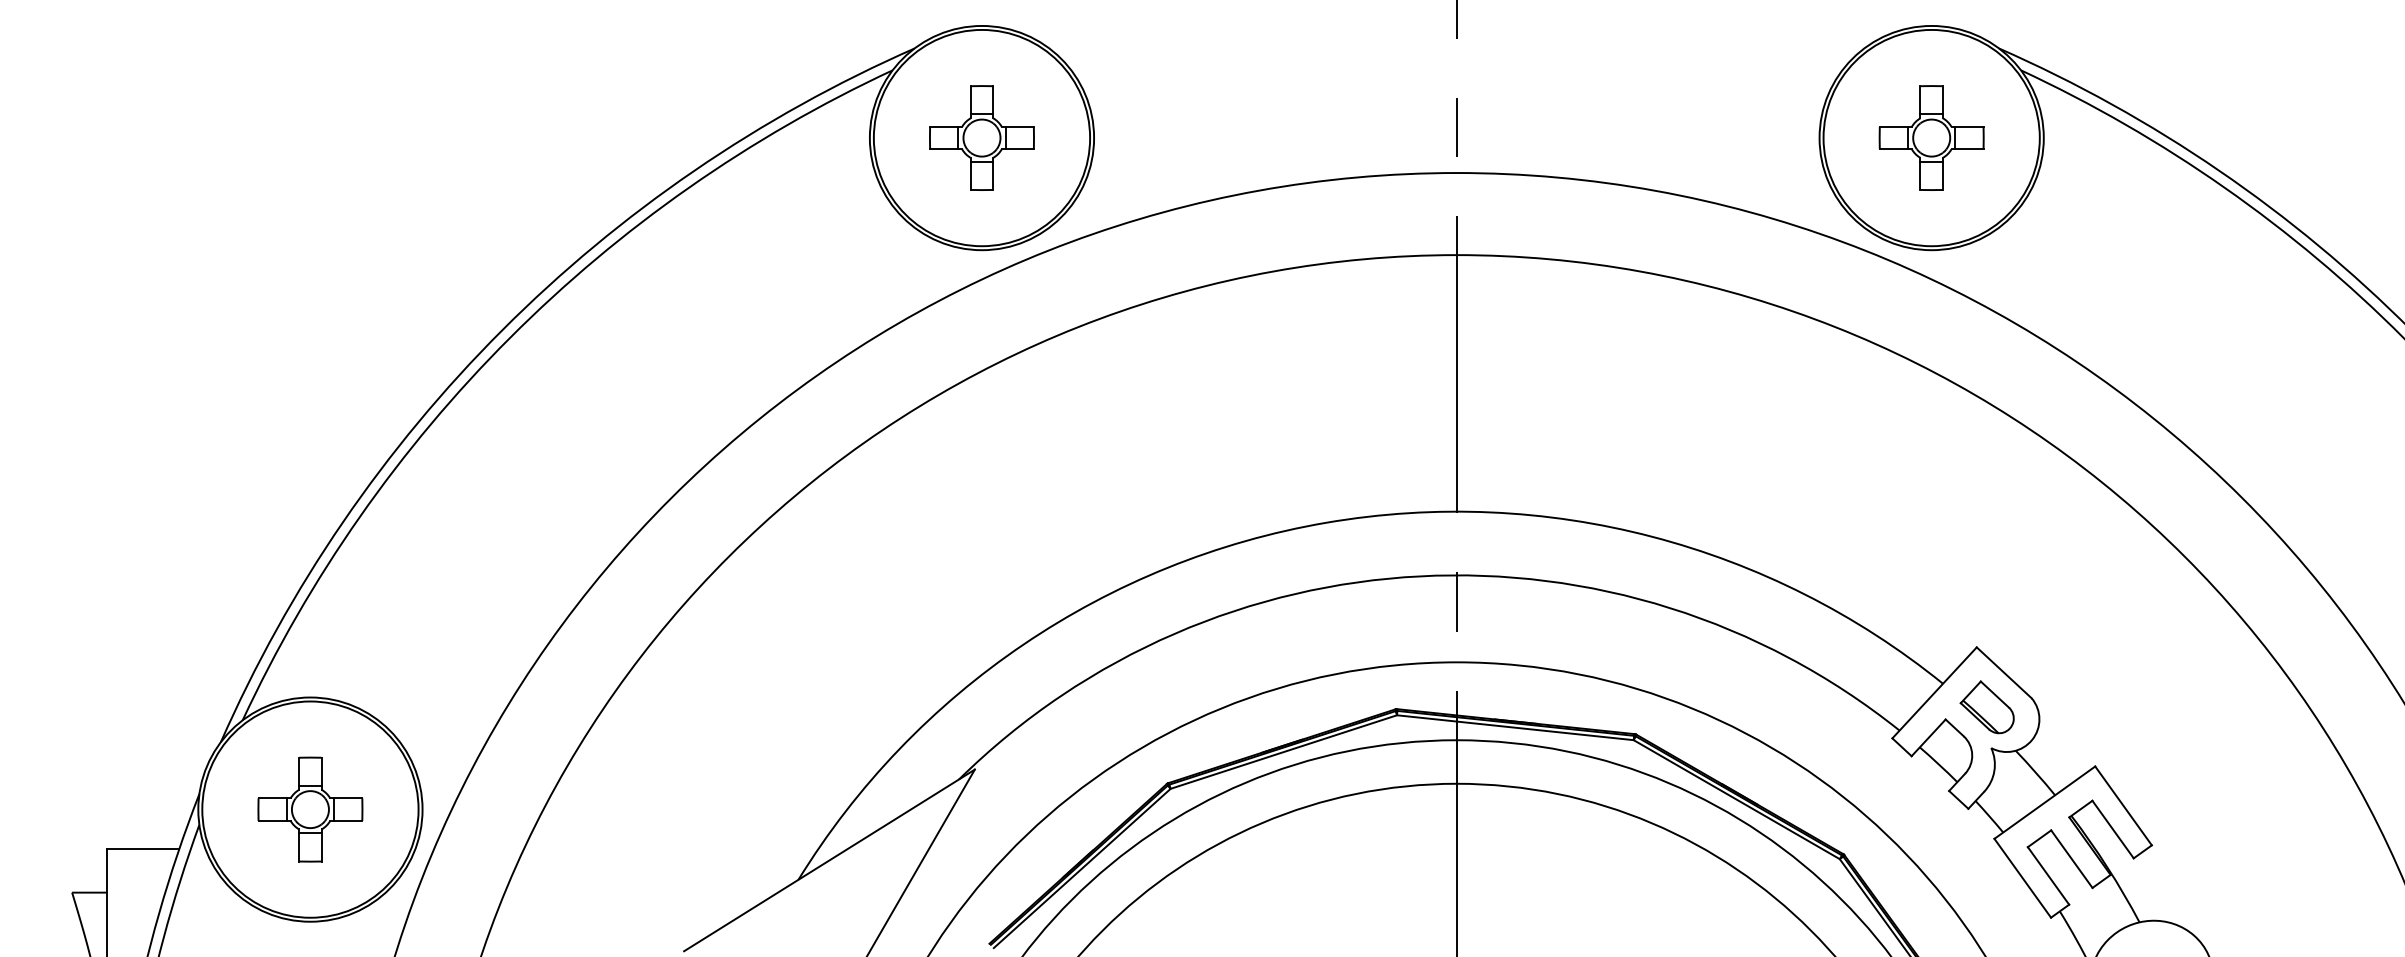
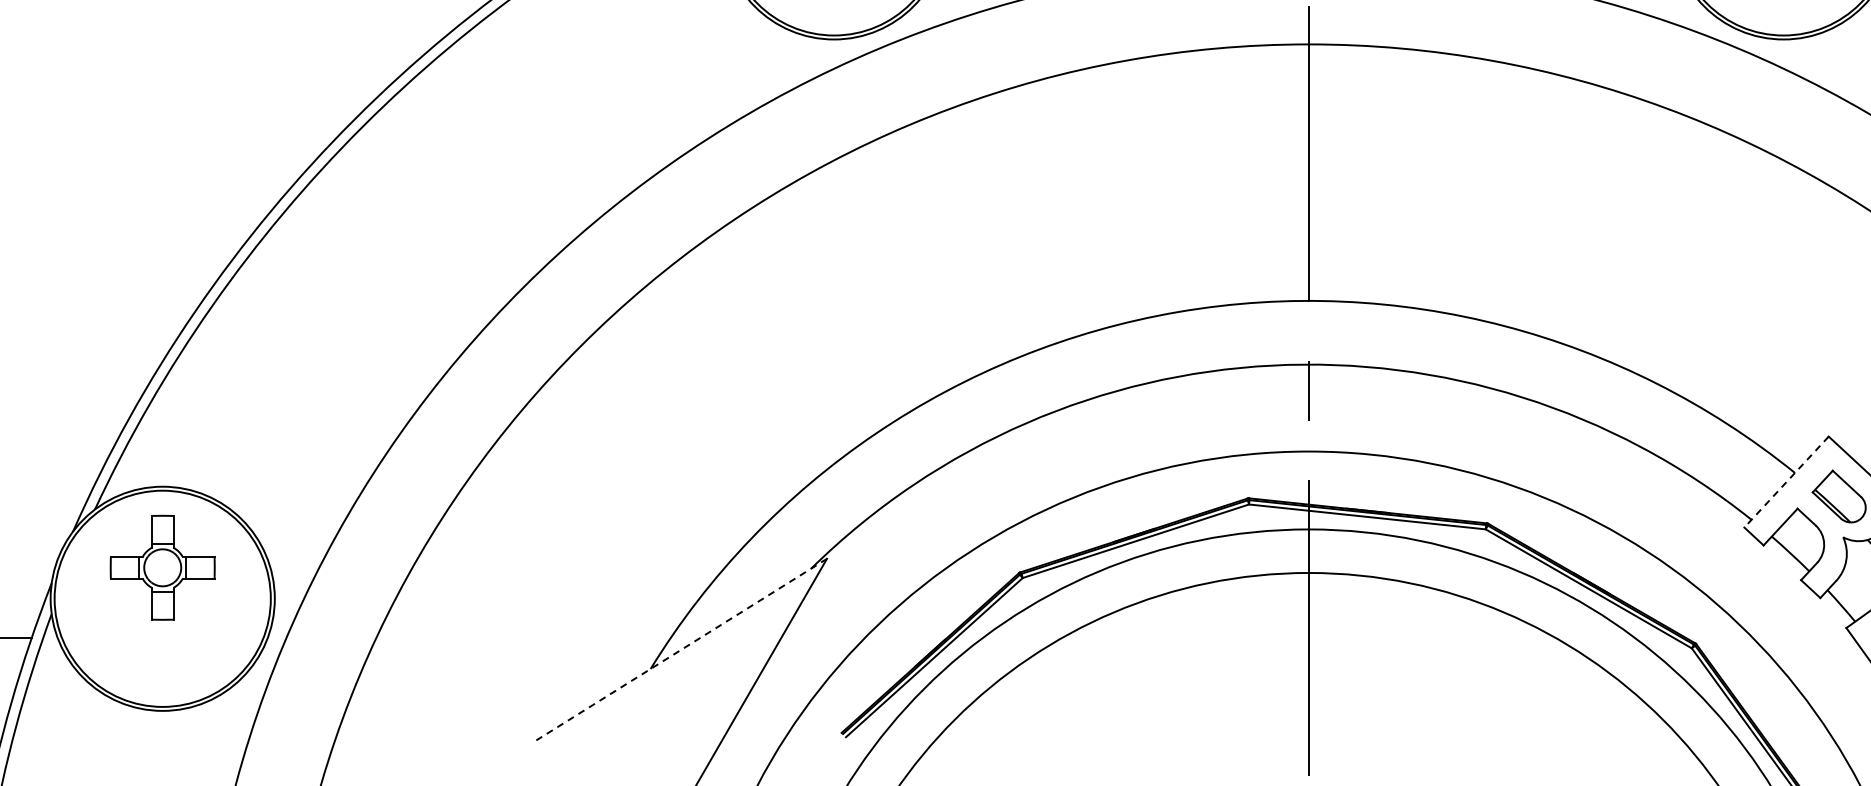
line: (1934, 693) -> (1786, 482), solid -> dashed
part: (310, 809) -> (162, 567), moved
line: (829, 860) -> (681, 649), solid -> dashed

